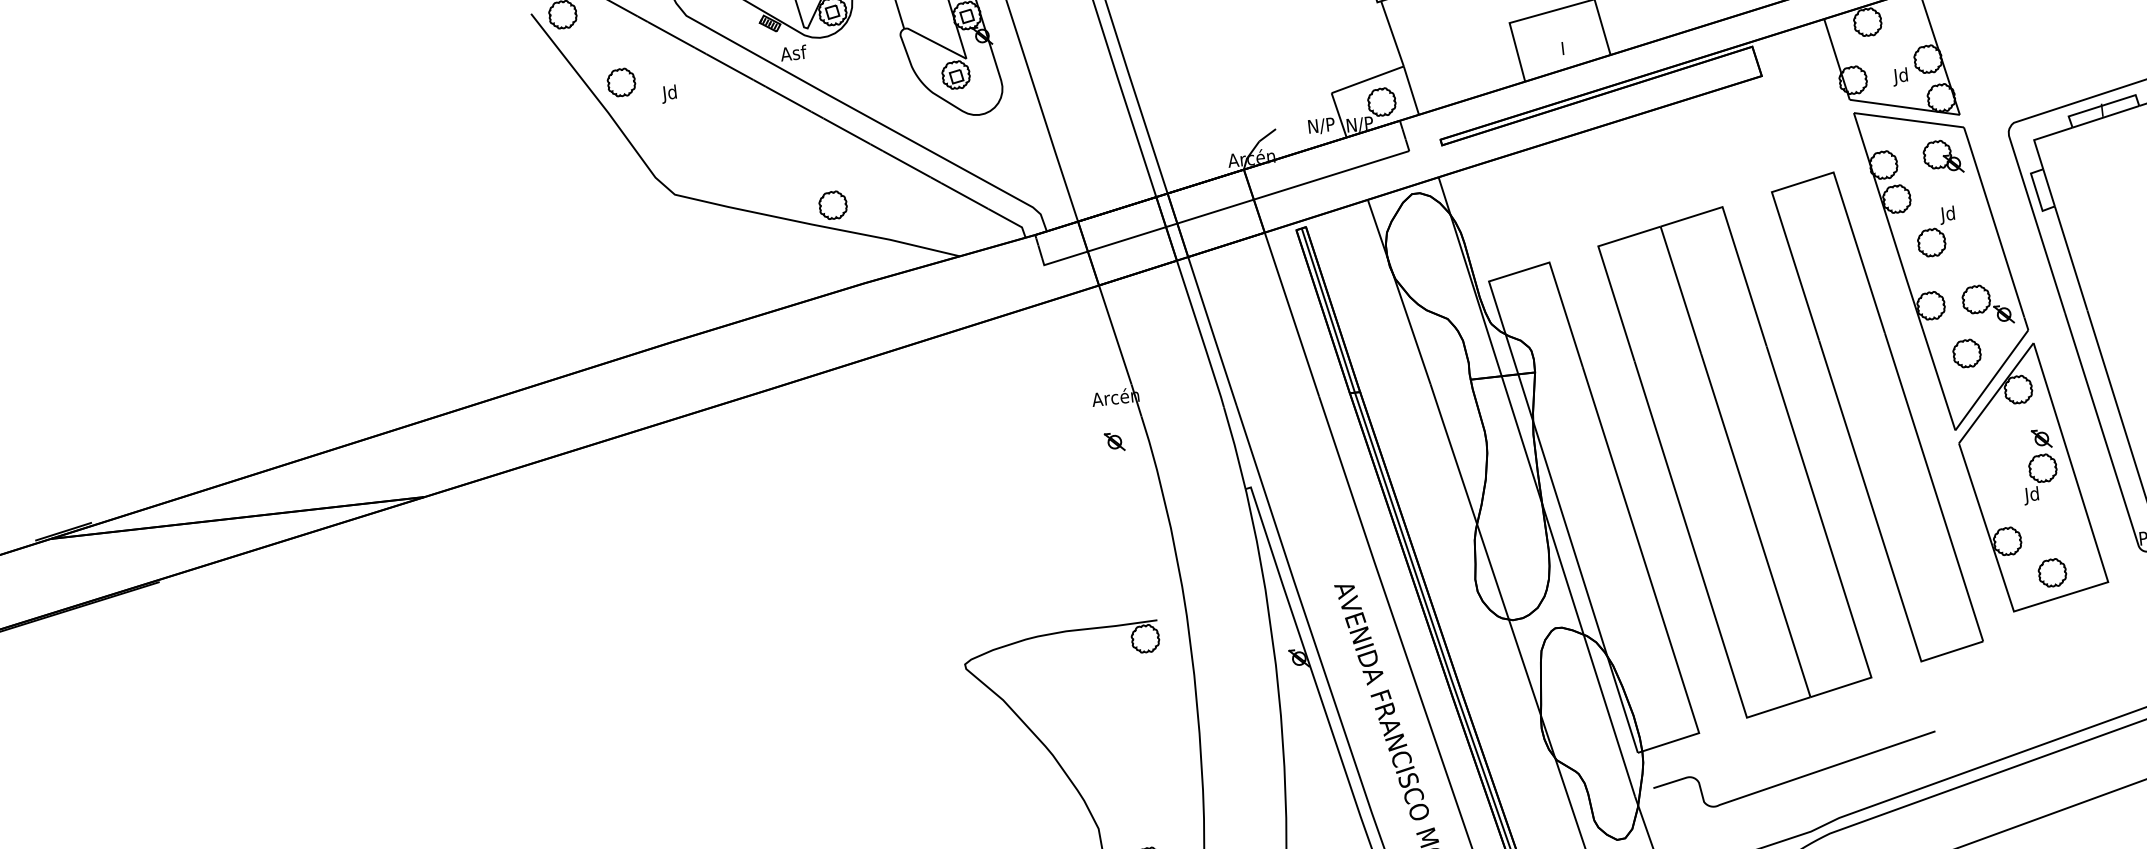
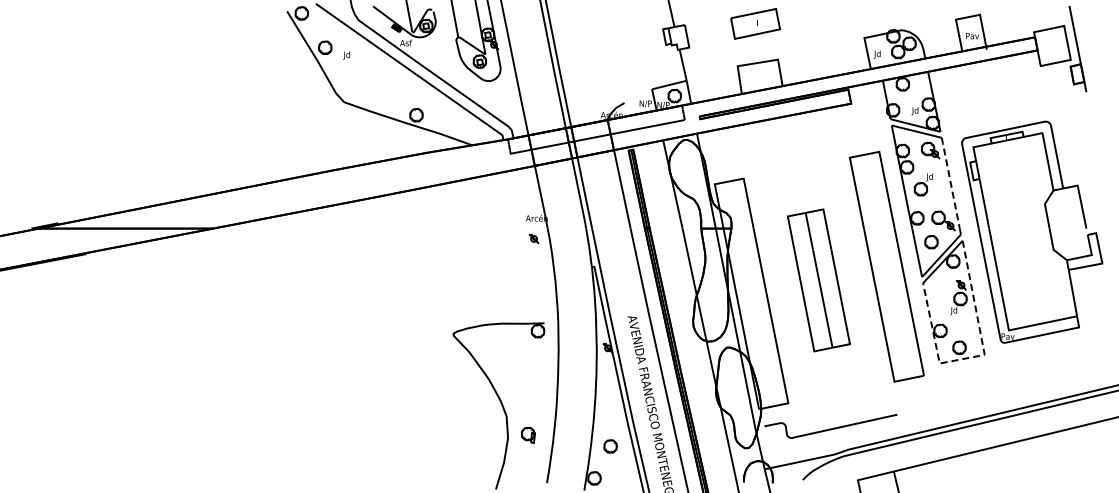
line: (1993, 221) -> (950, 182), solid -> dashed
part: (1734, 462) -> (818, 280), size x0.6
line: (2095, 587) -> (978, 356), solid -> dashed

